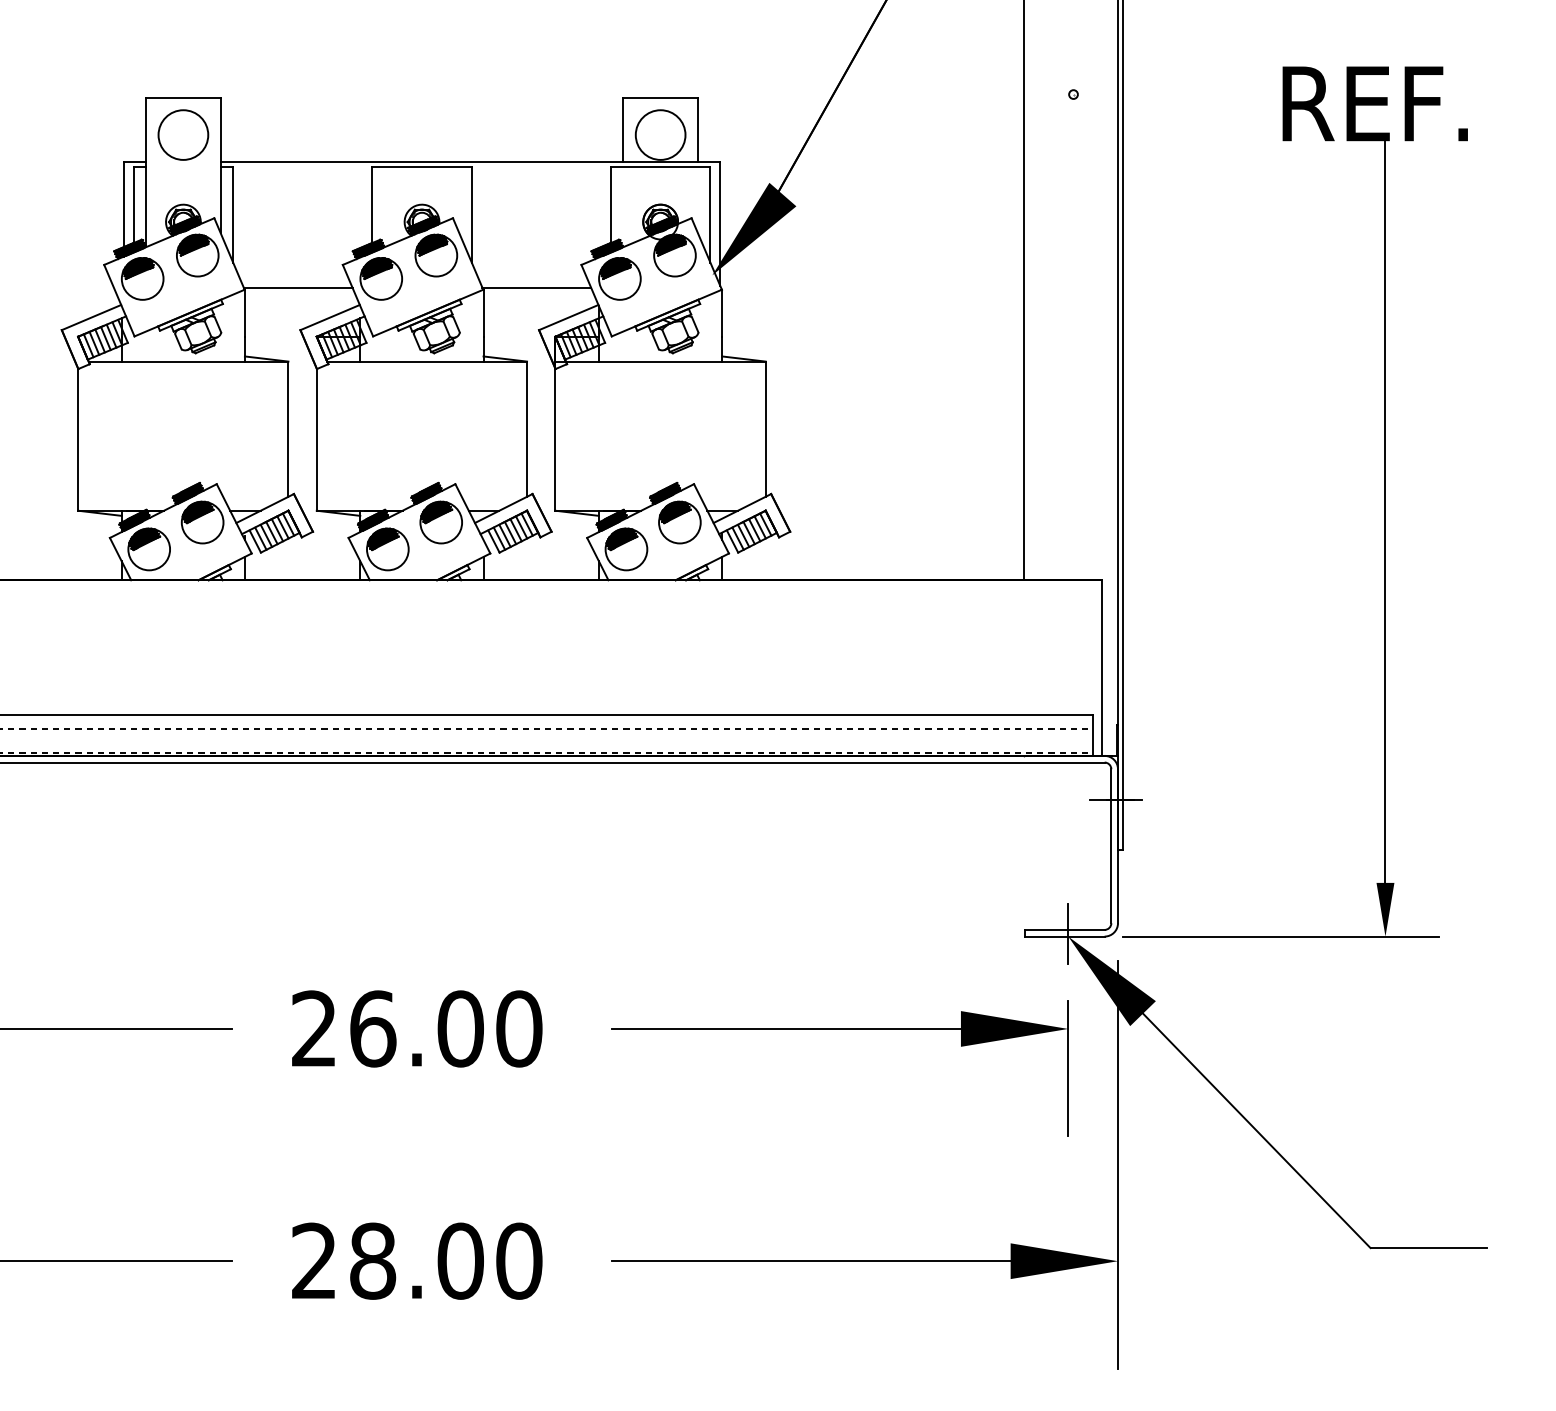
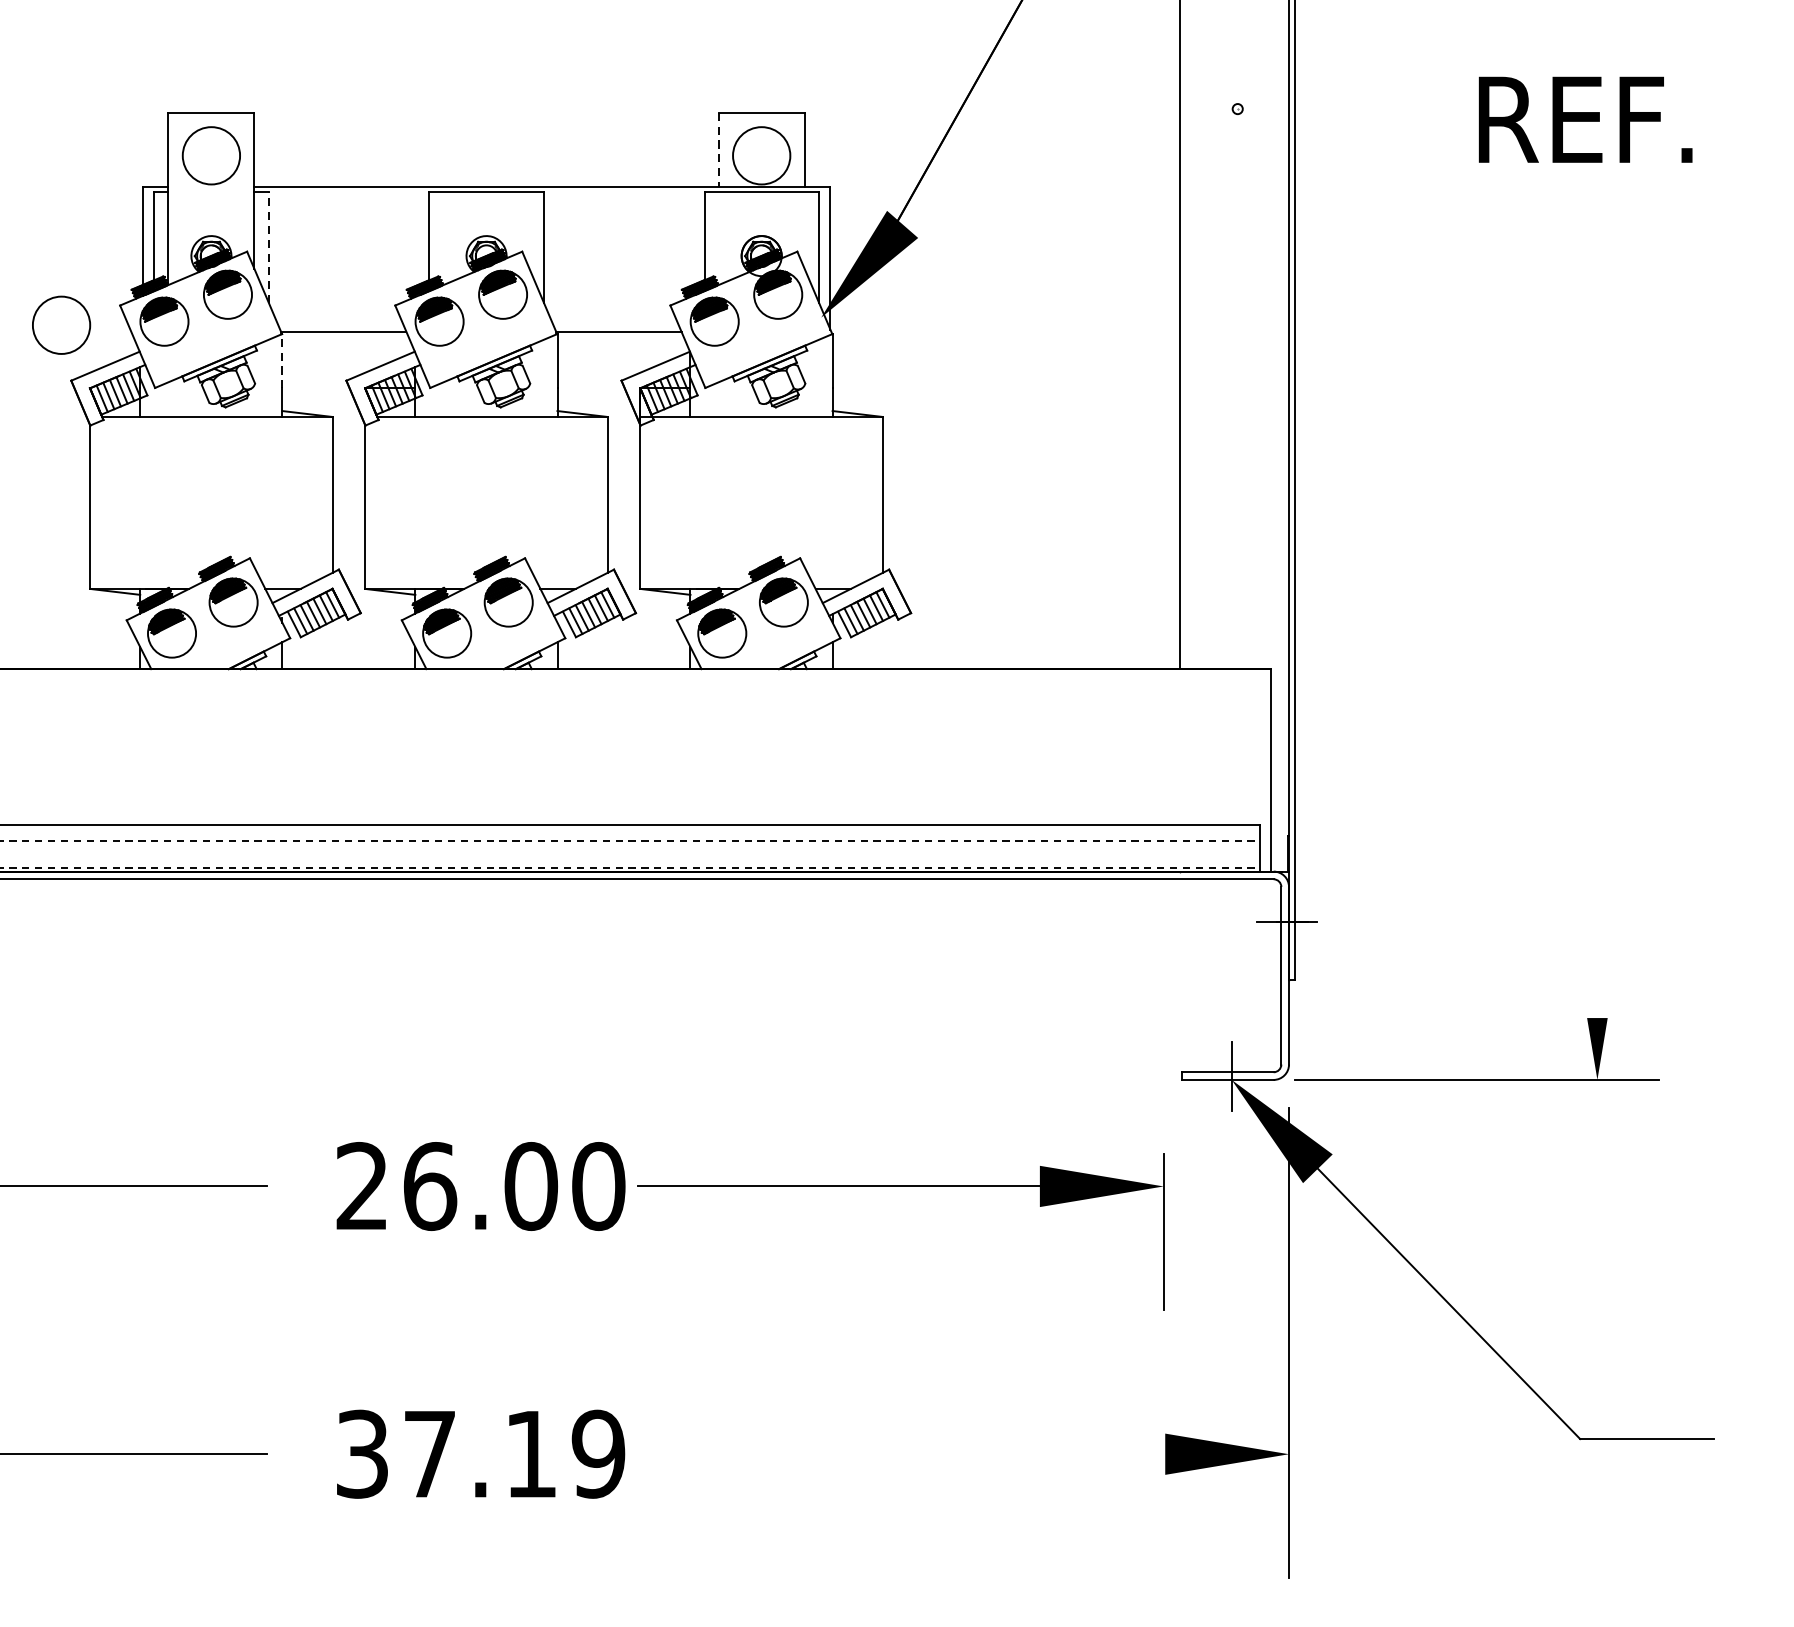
line: (623, 130) -> (718, 150), solid -> dashed
line: (233, 214) -> (269, 247), solid -> dashed
circle: (53, 281) -> (61, 324), added
line: (244, 312) -> (281, 360), solid -> dashed
line: (1385, 511) -> (1597, 589), removed
part: (839, 1029) -> (899, 1187), moved
text: (417, 1260) -> (481, 1453), 28.00 -> 37.19
line: (811, 1261) -> (935, 1454), removed

